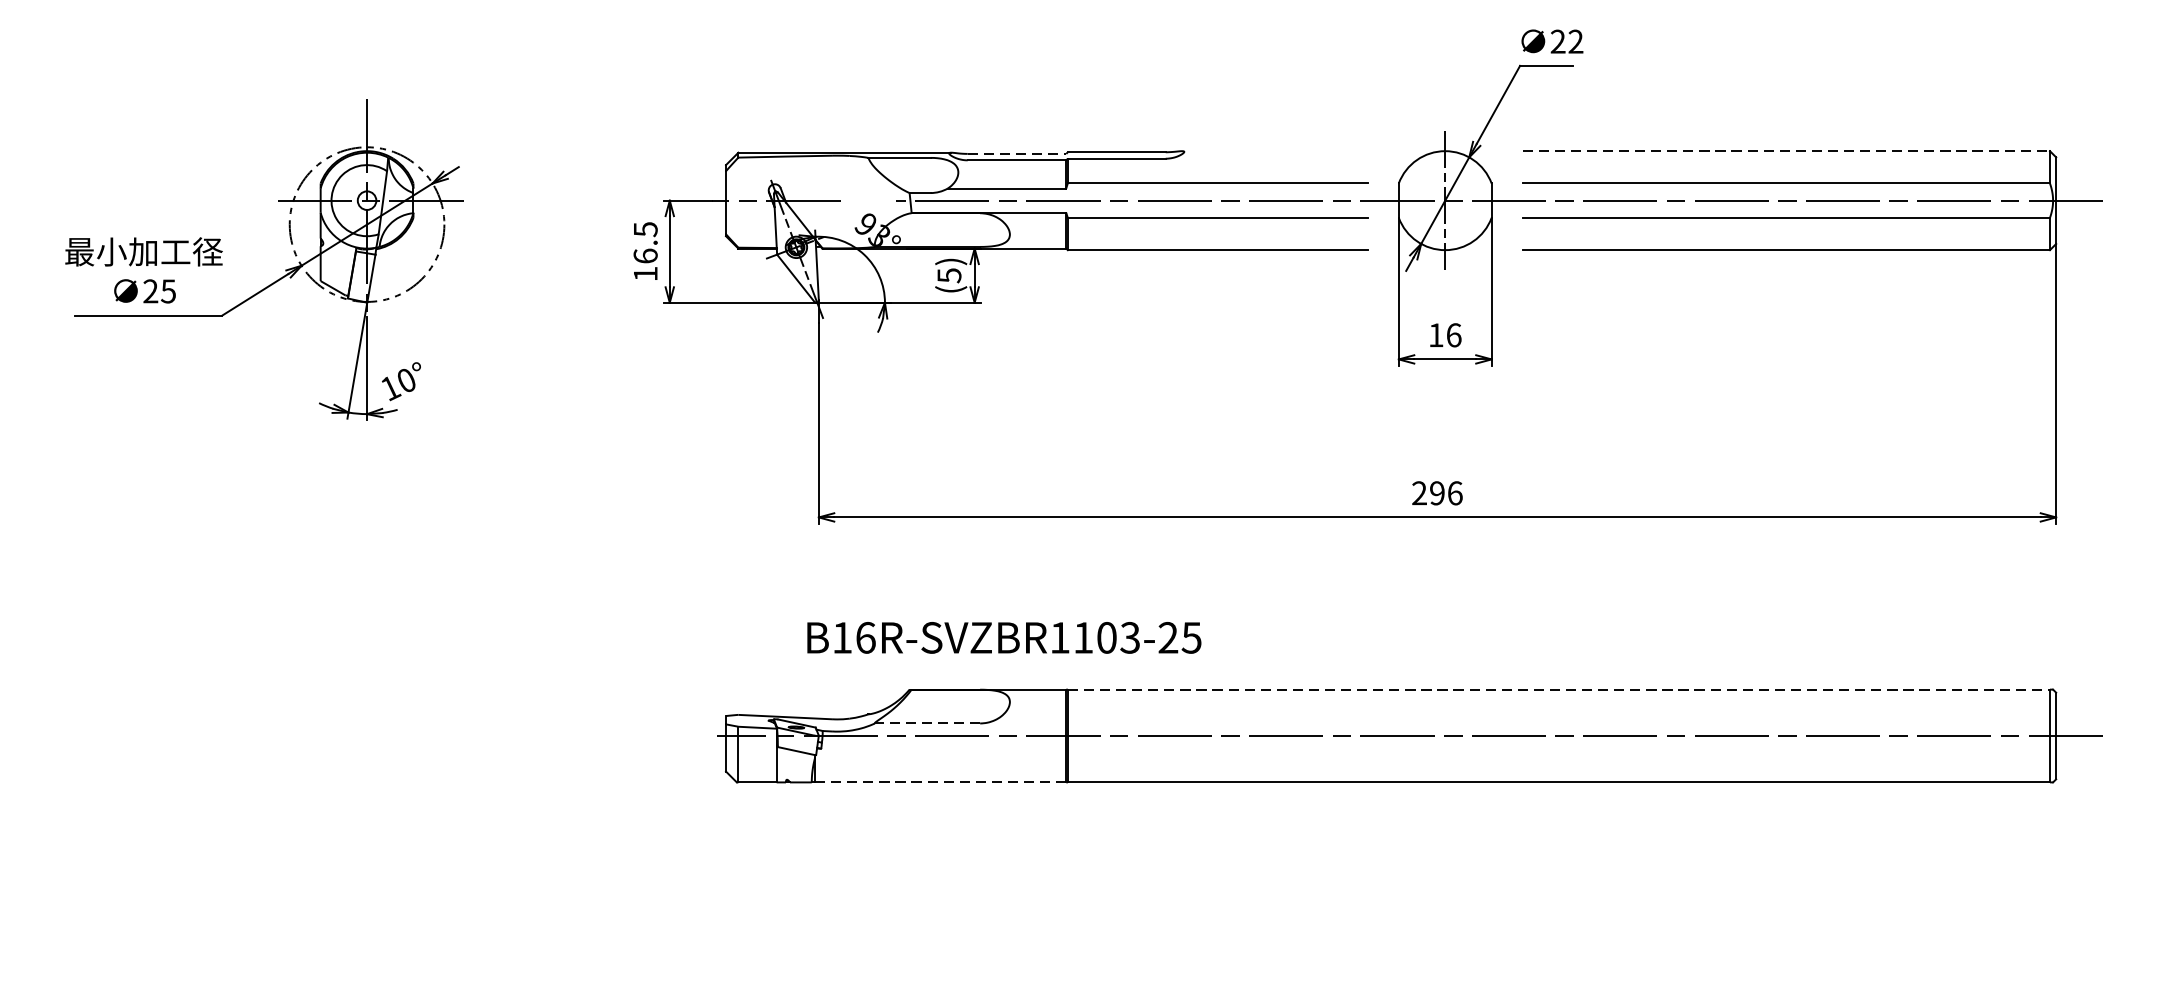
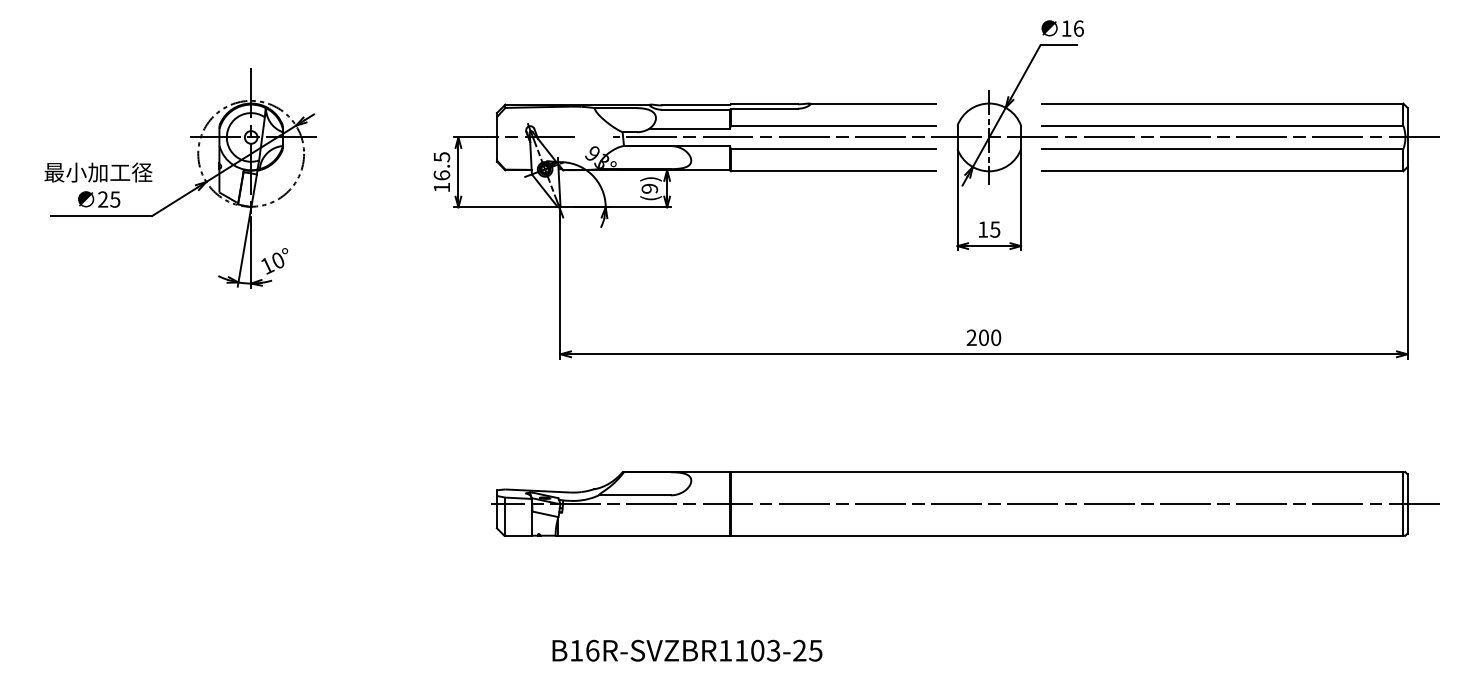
text: (1566, 41) -> (1072, 28), 22 -> 16
line: (1274, 151) -> (872, 103), added
line: (1785, 151) -> (1222, 103), dashed -> solid
line: (1017, 154) -> (696, 105), dashed -> solid
text: (948, 275) -> (649, 188), (5) -> (9)
text: (1454, 335) -> (995, 229), 16 -> 15
text: (1446, 492) -> (990, 337), 296 -> 200
text: (1004, 637) -> (687, 650), moved
line: (1559, 690) -> (1067, 472), dashed -> solid
line: (926, 723) -> (634, 495), dashed -> solid
line: (940, 782) -> (643, 535), dashed -> solid

